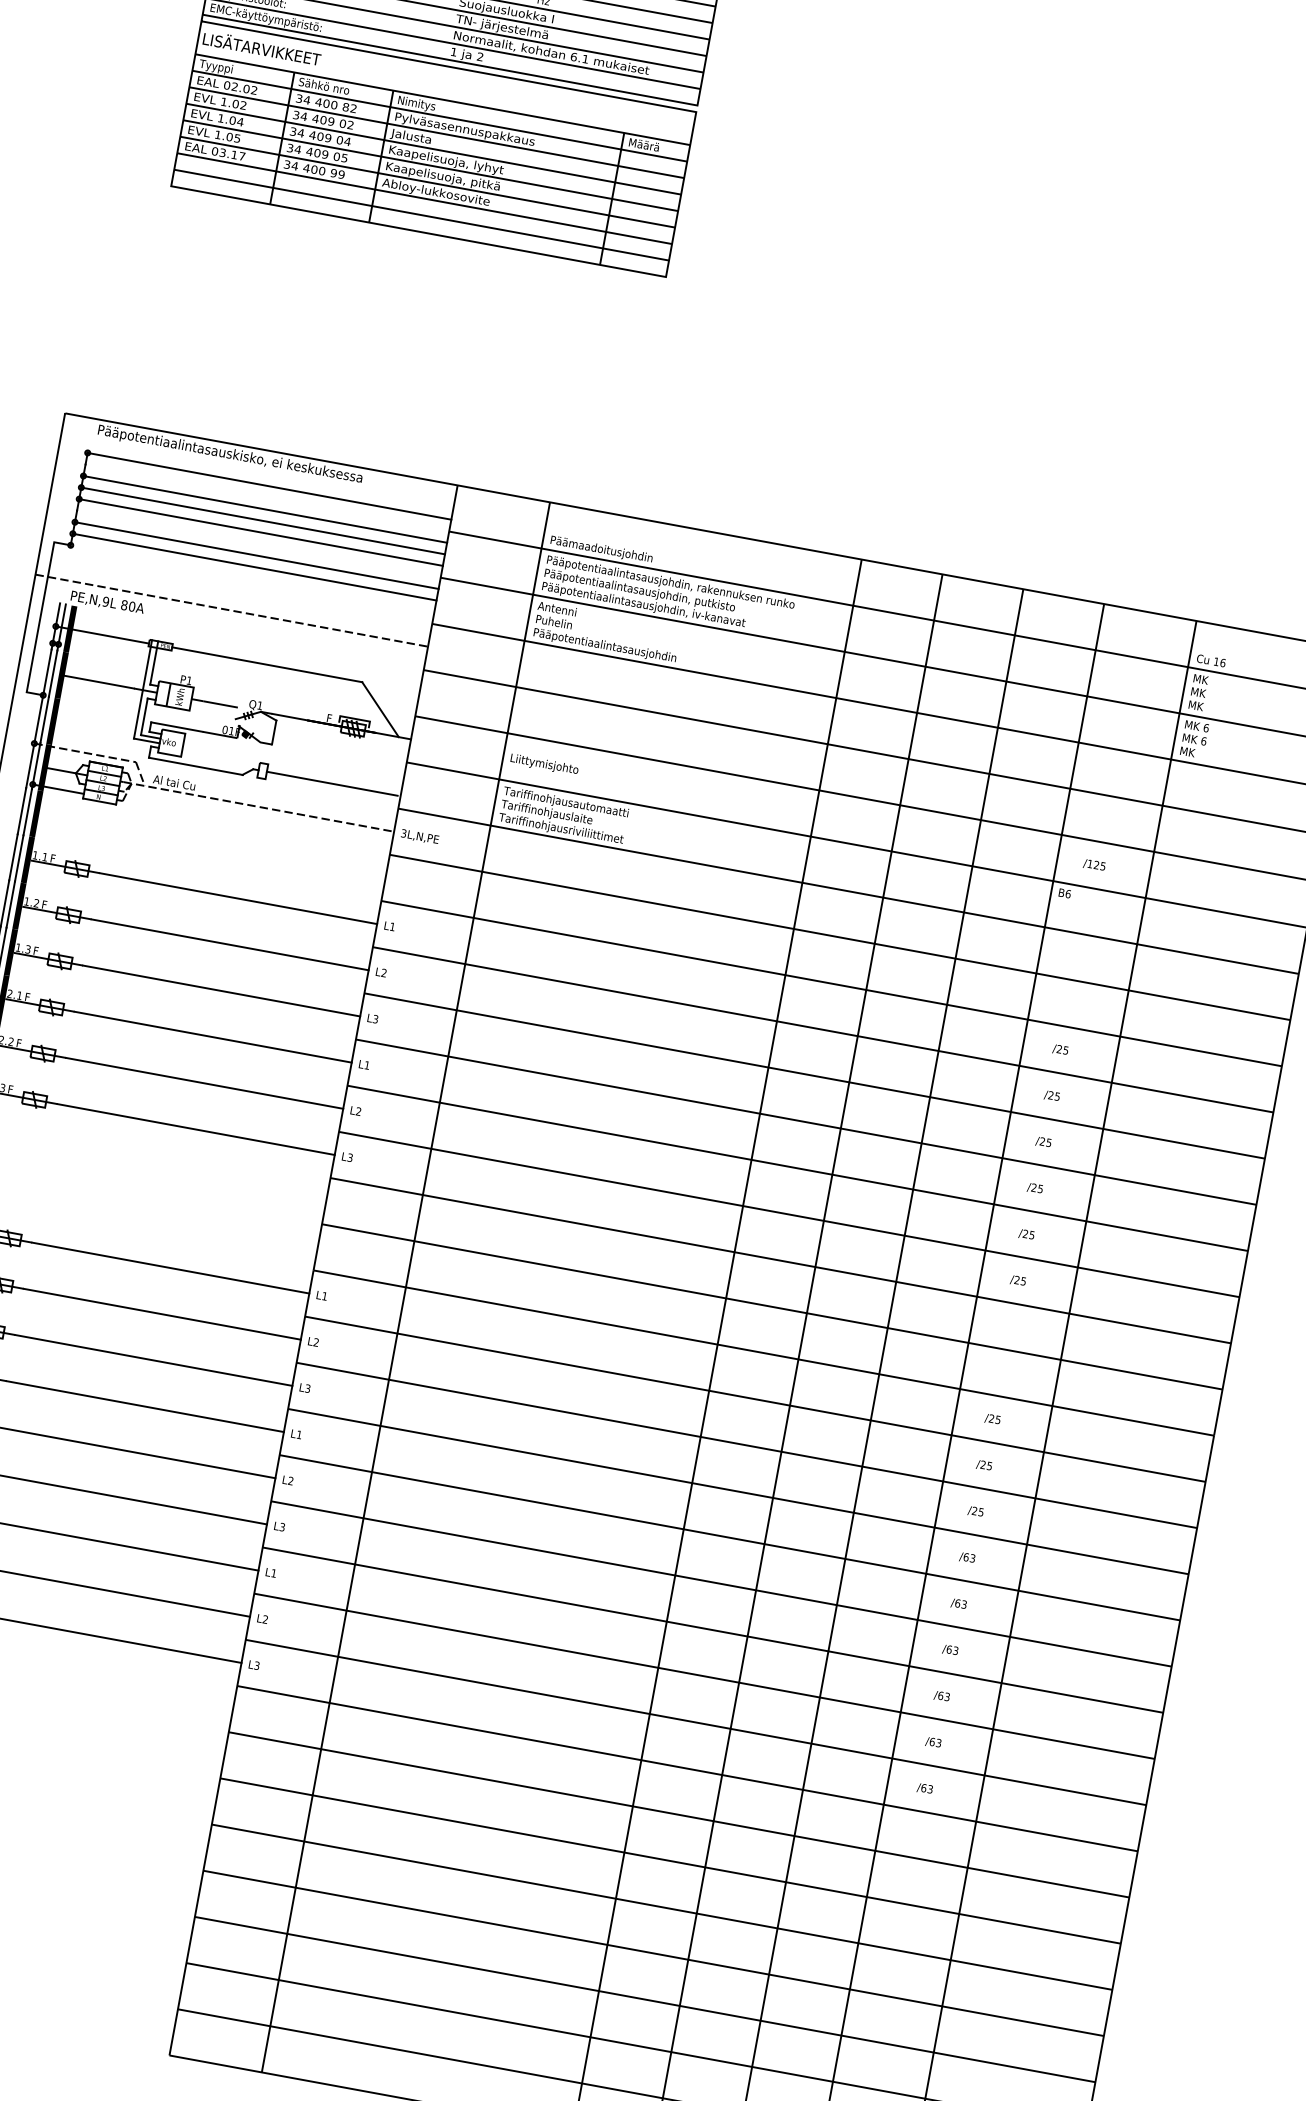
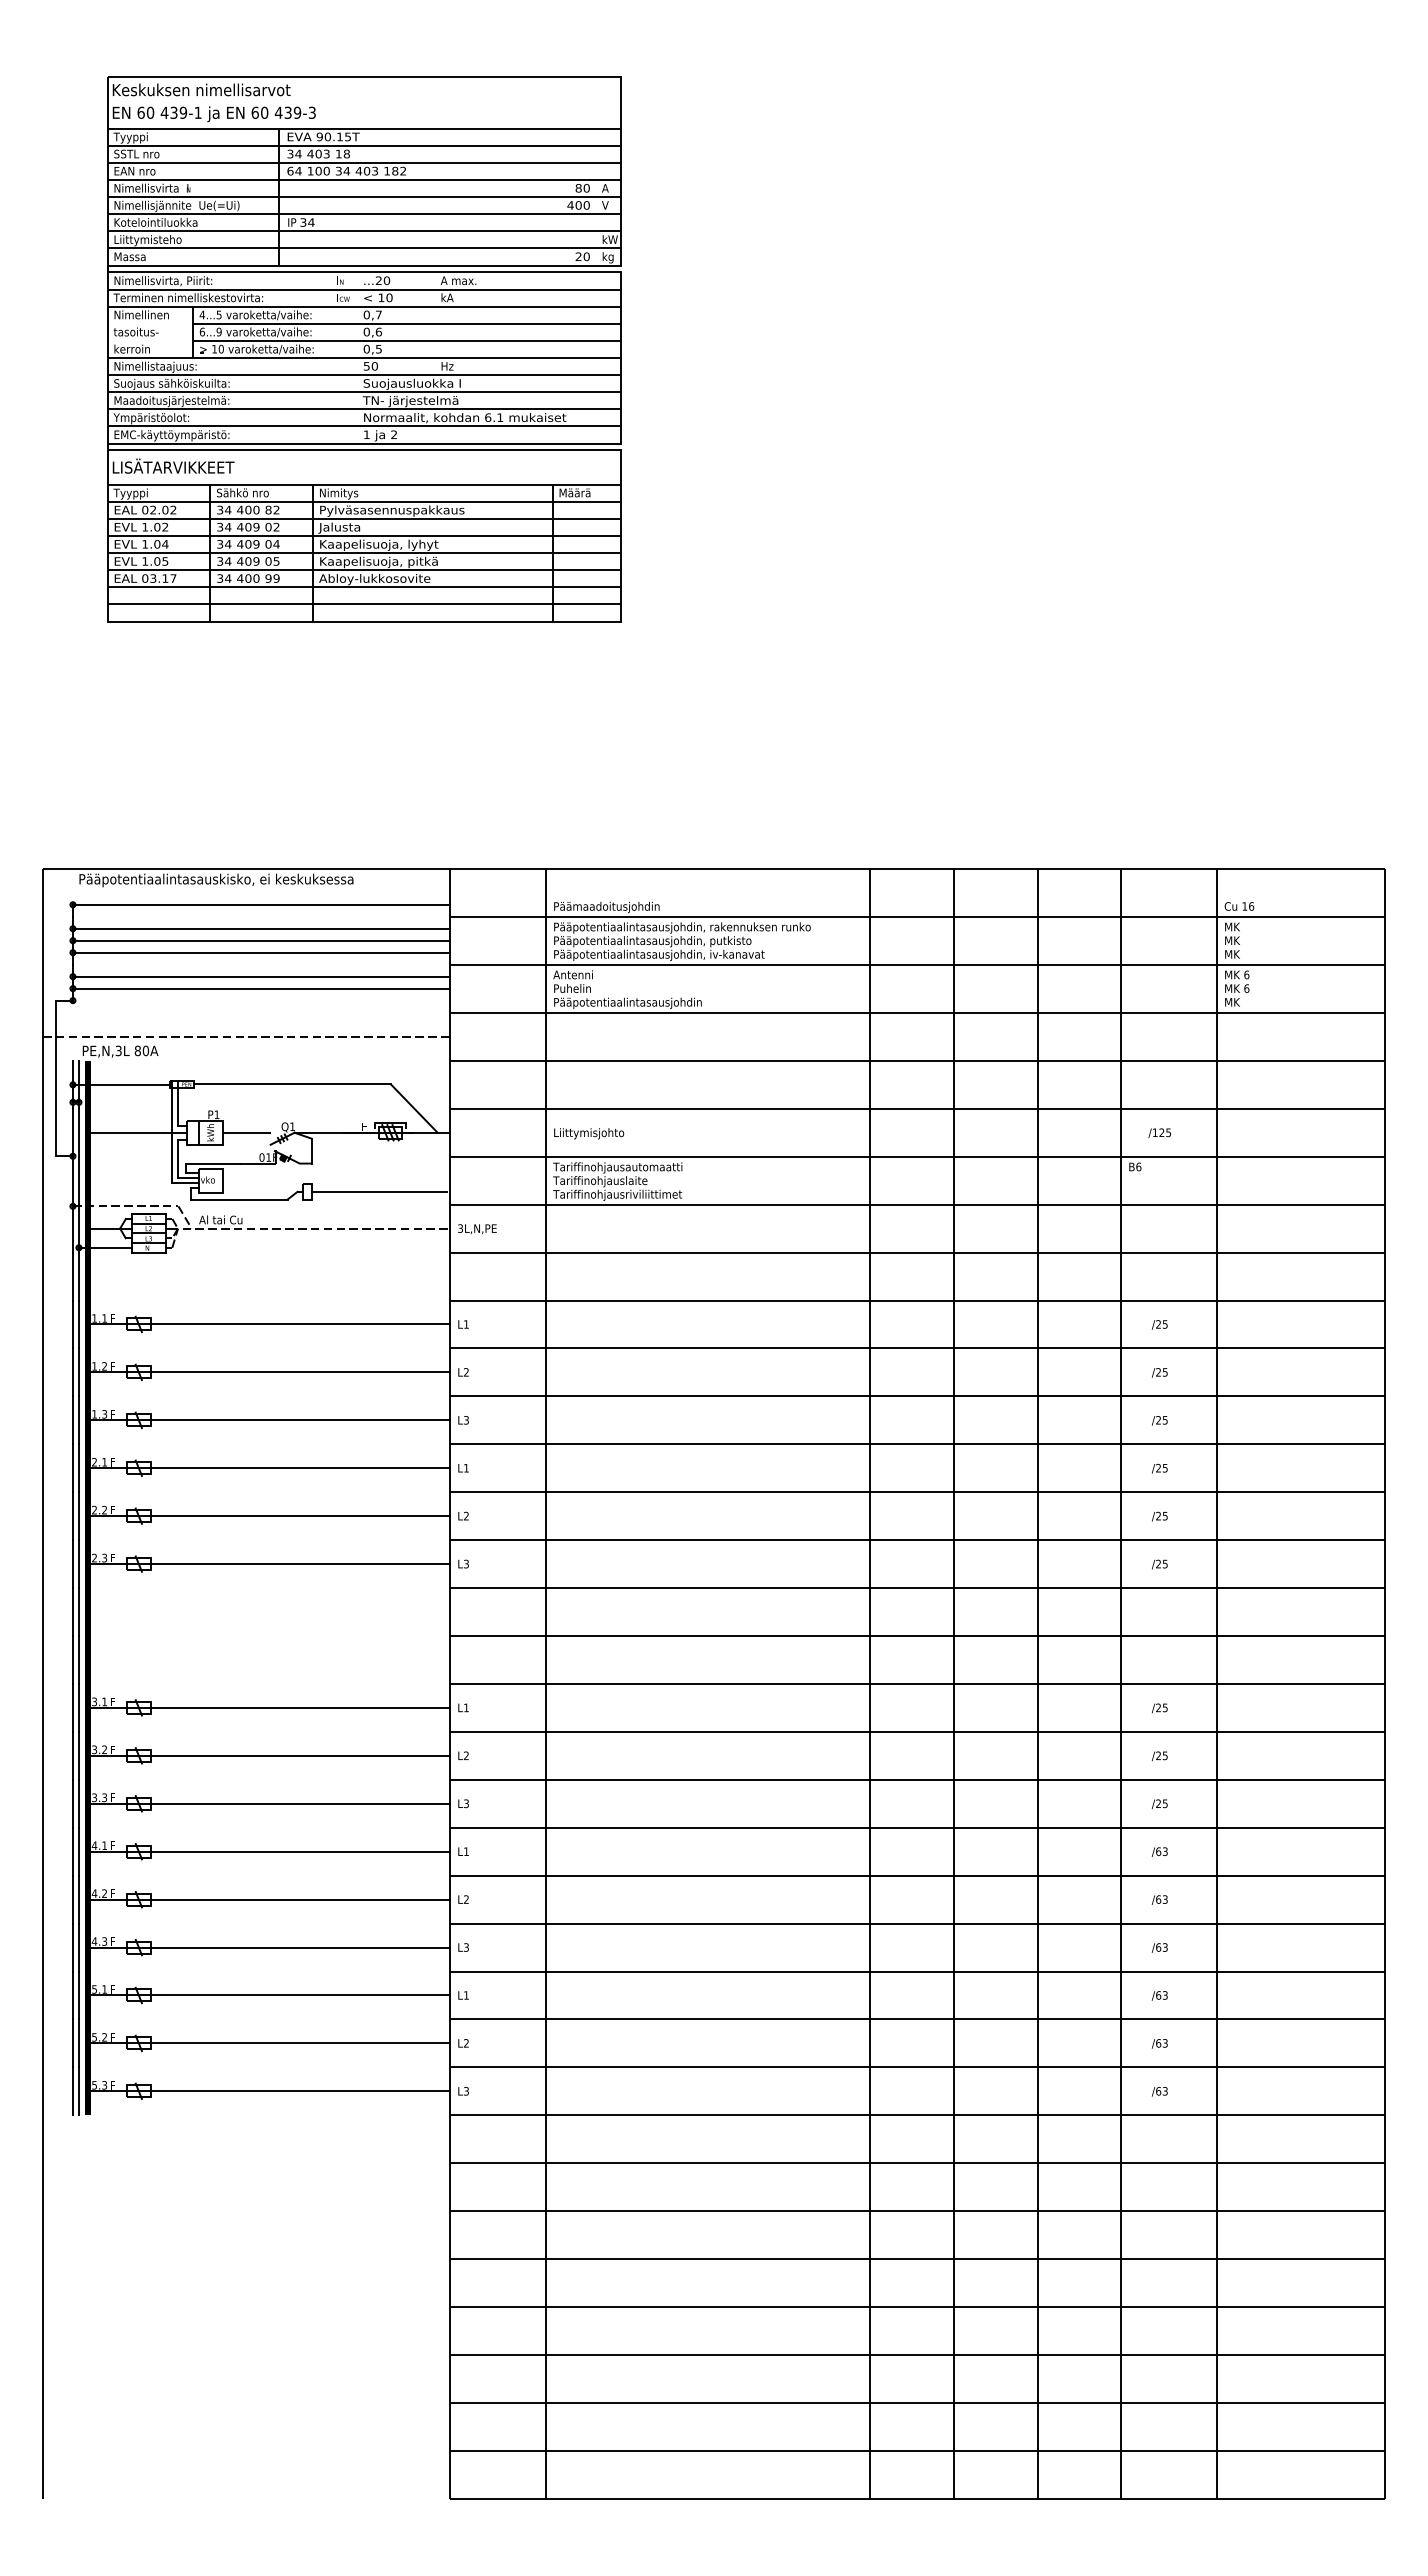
text: (105, 601) -> (118, 1050), PE,N,9L -> PE,N,3L

